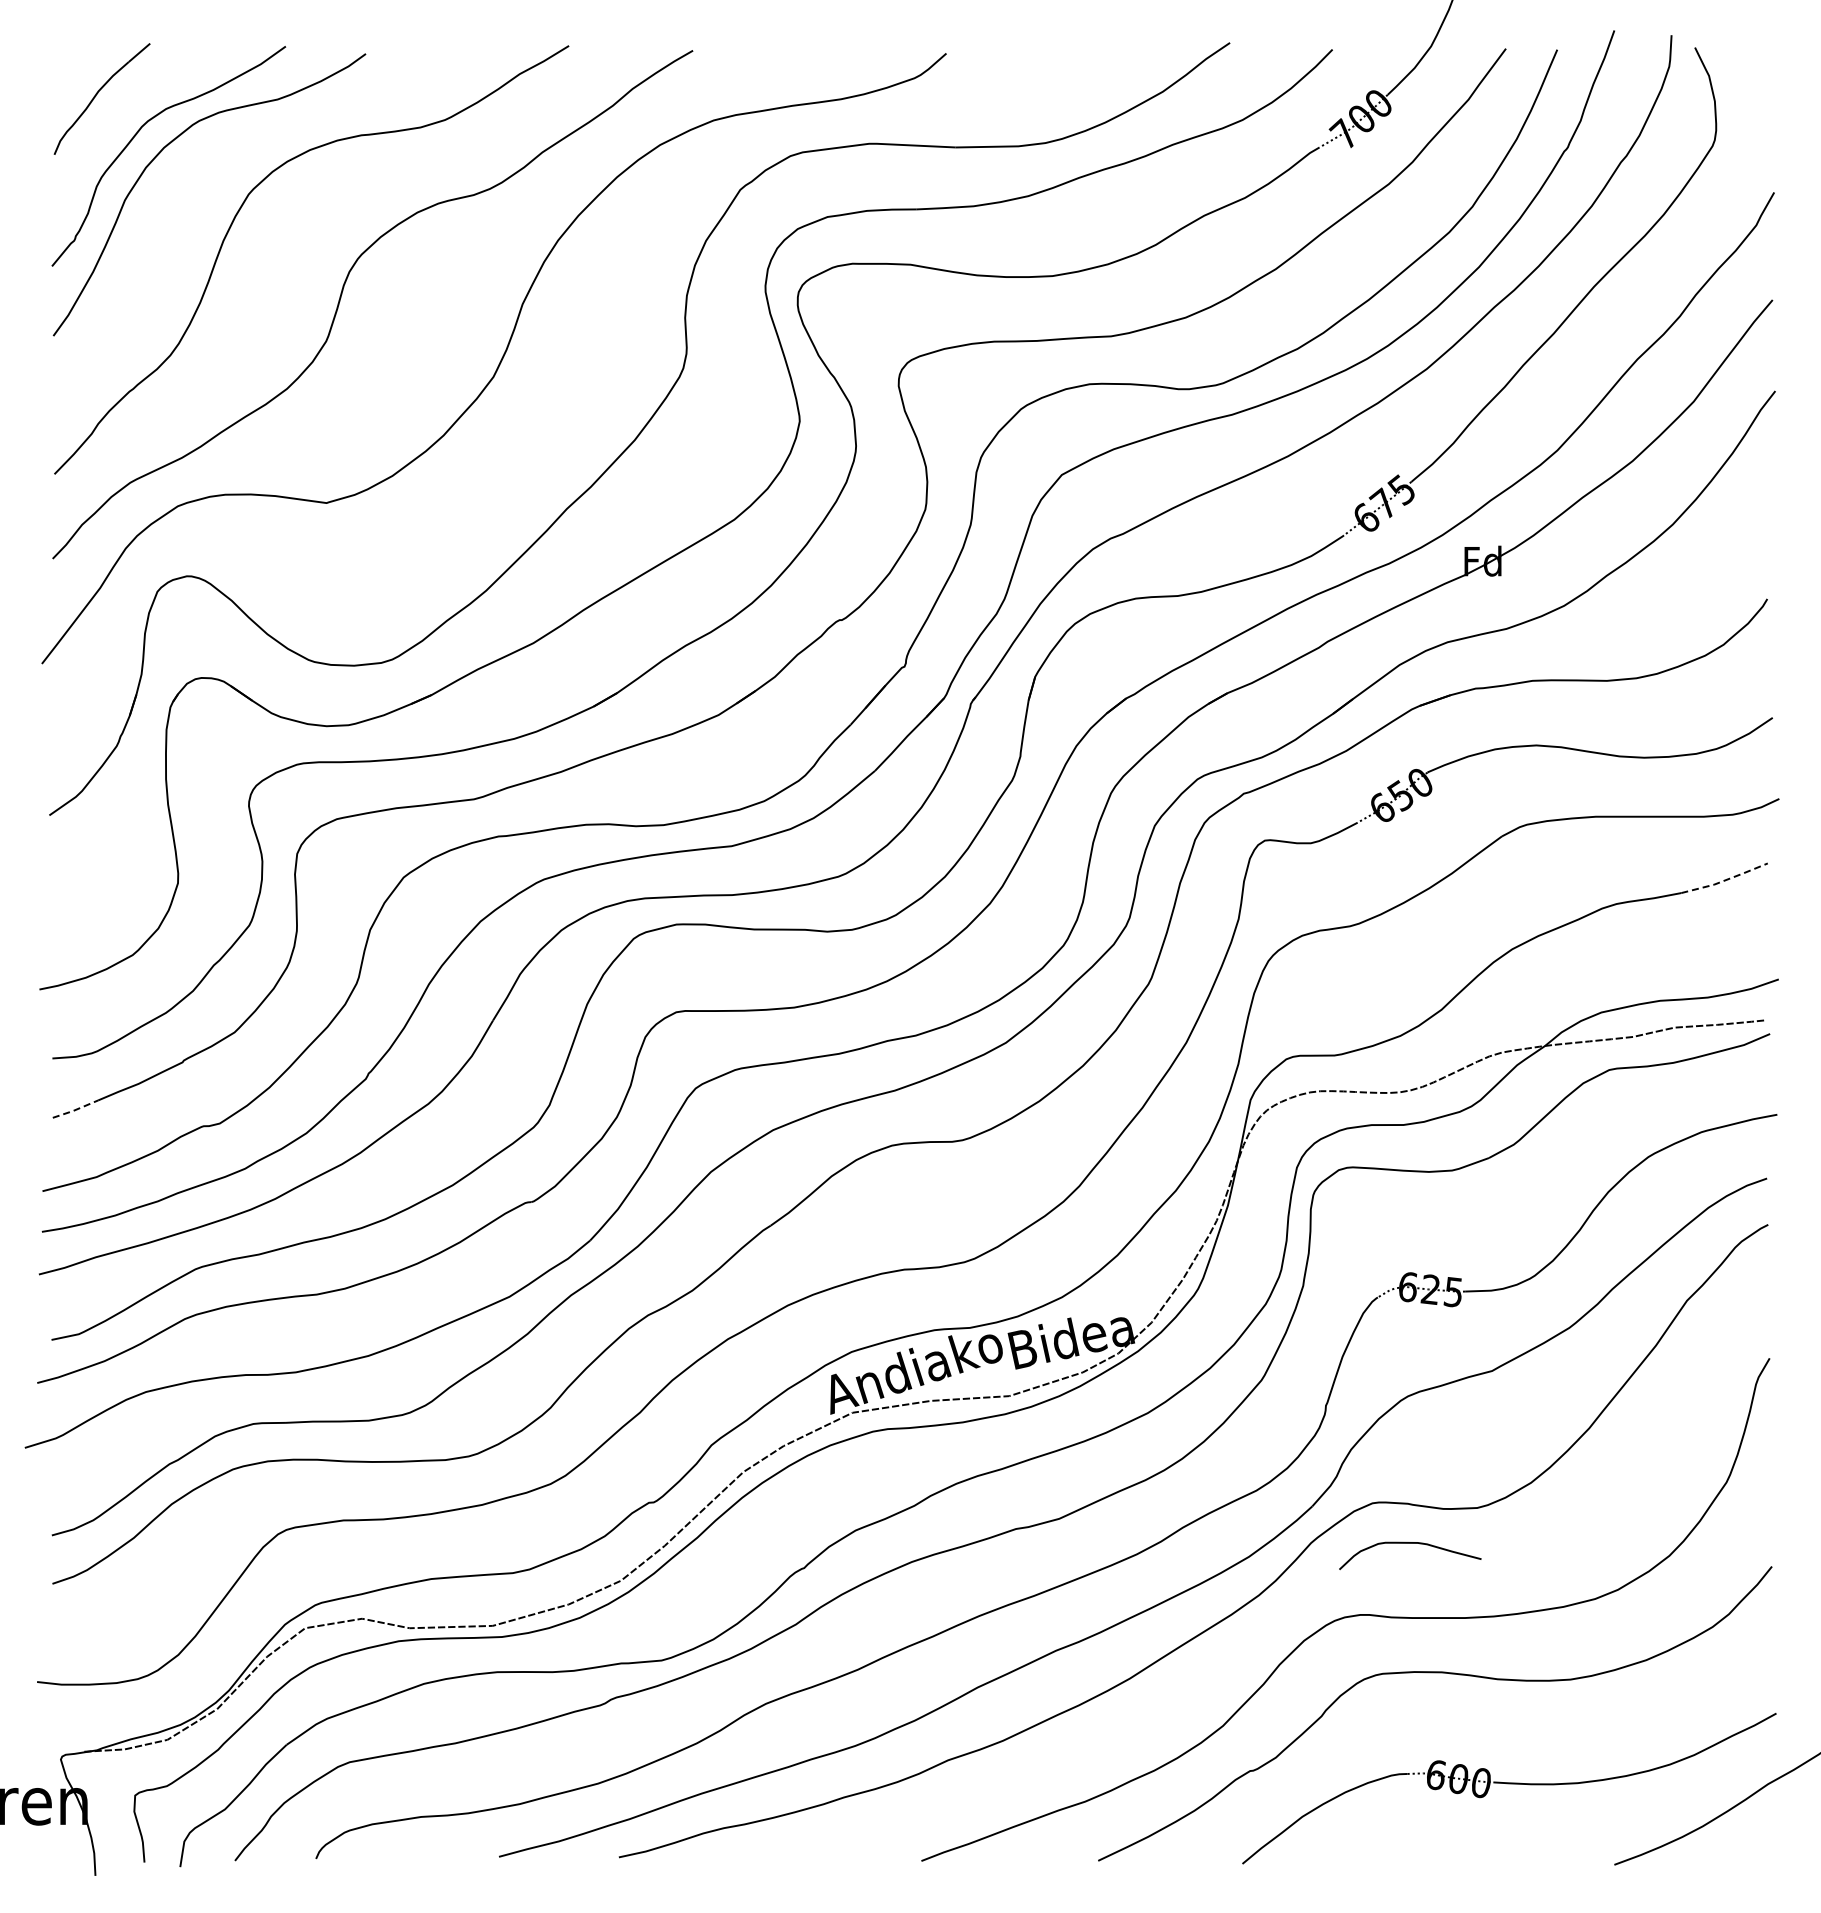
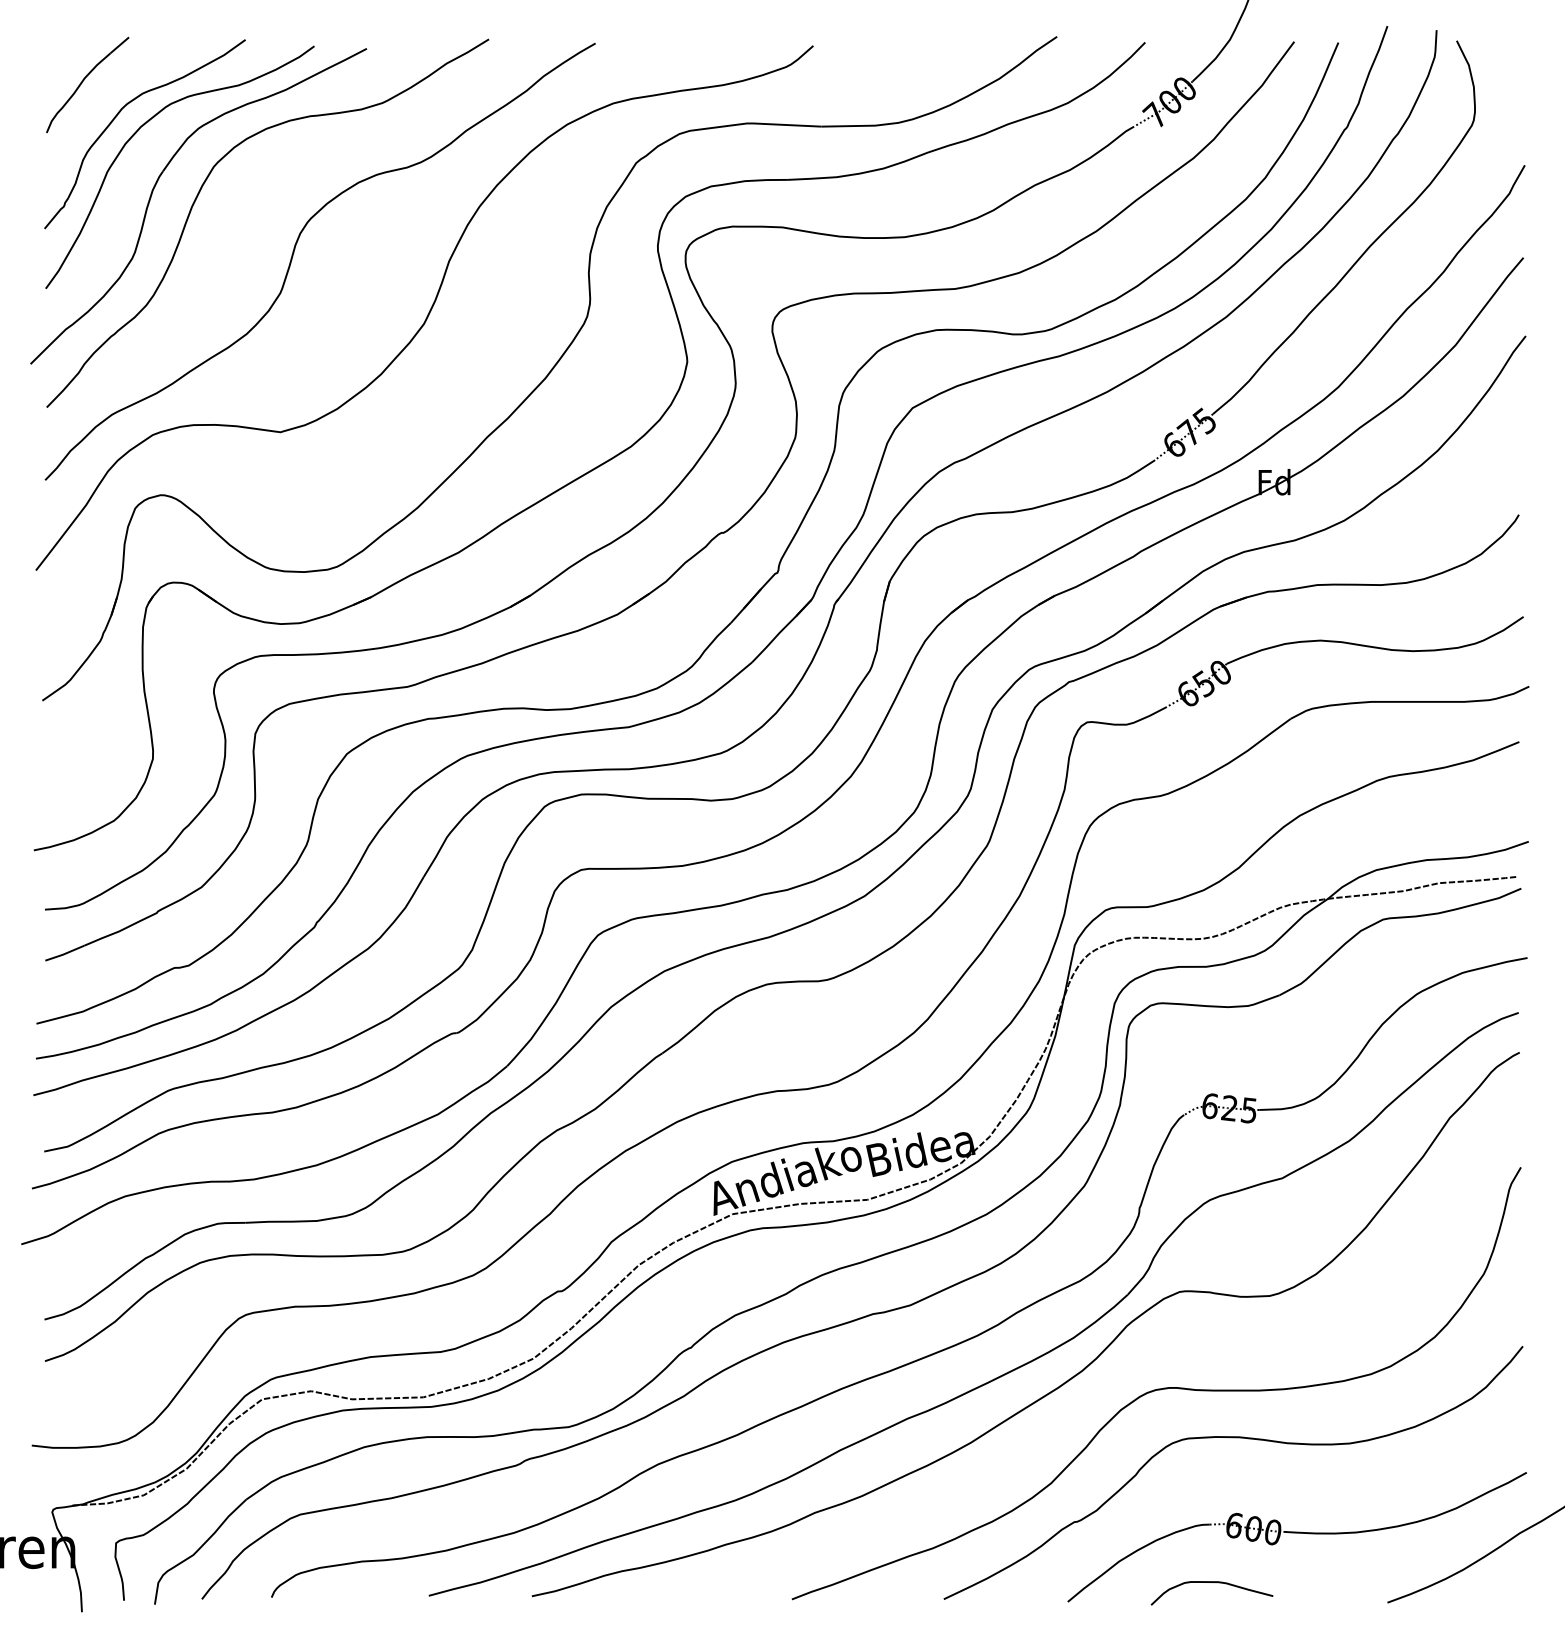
part: (181, 216) -> (155, 185), added
line: (1725, 880) -> (1482, 756), dashed -> solid
line: (75, 1109) -> (64, 953), dashed -> solid
curve: (1410, 1543) -> (1212, 1582), moved

